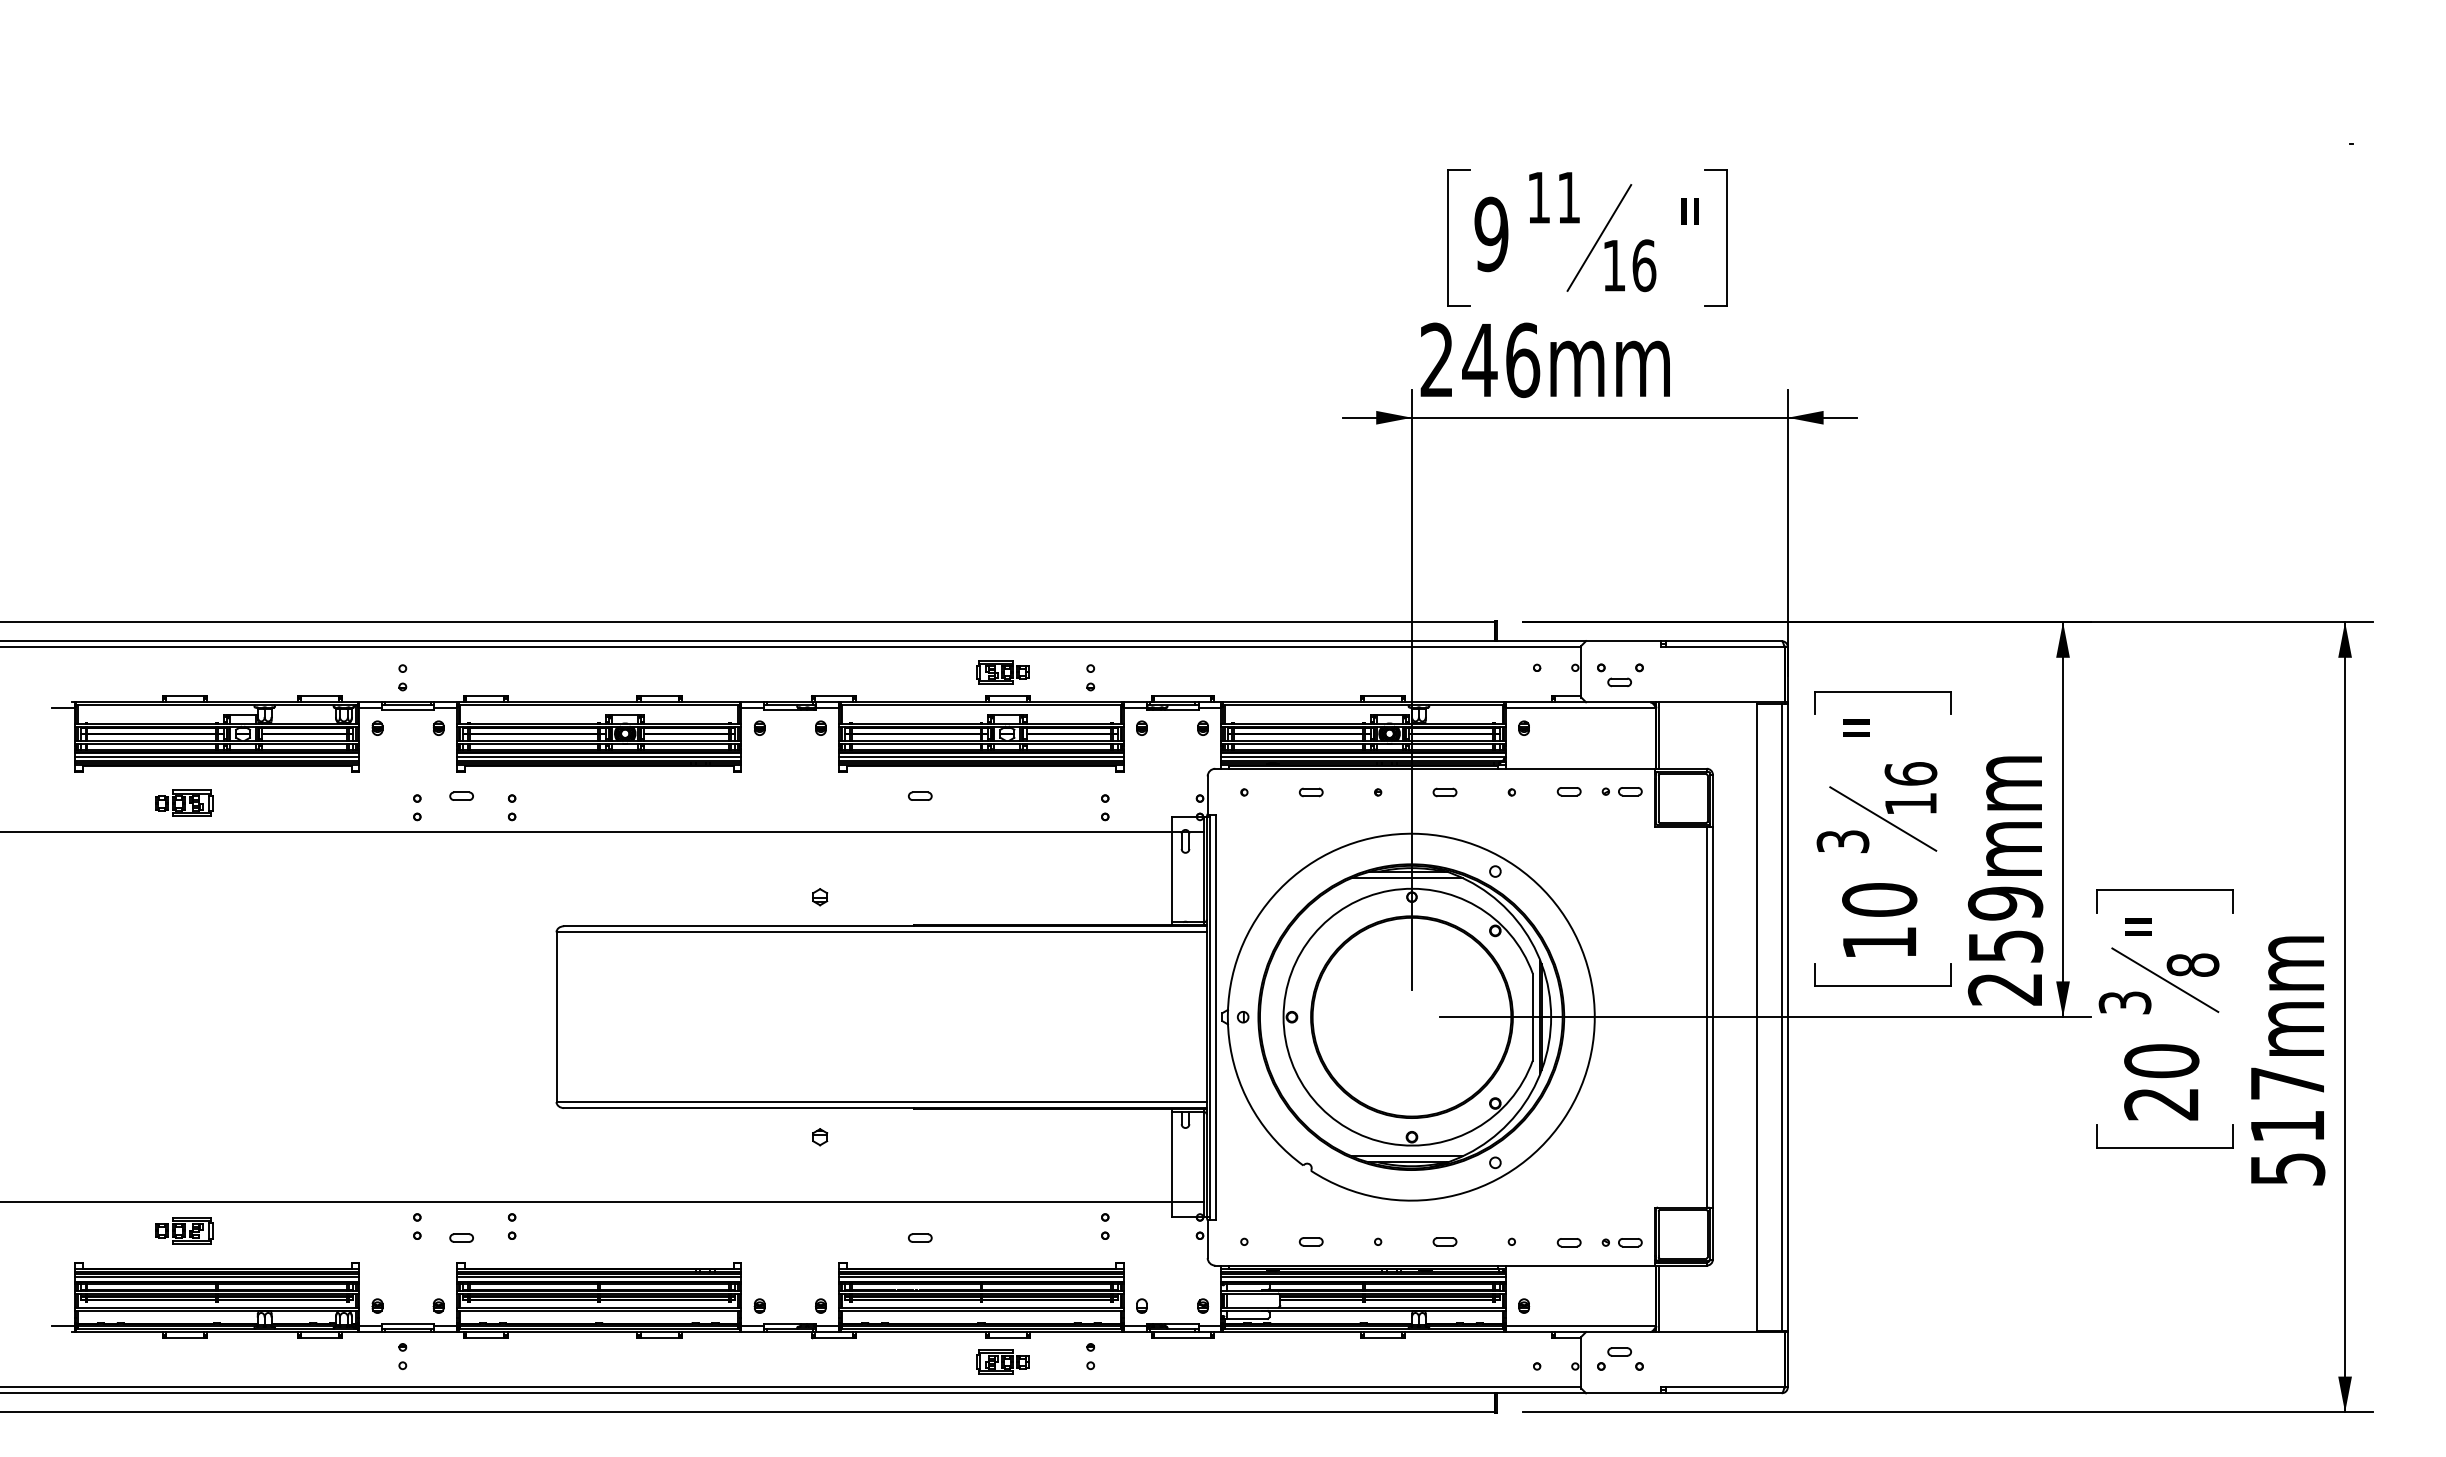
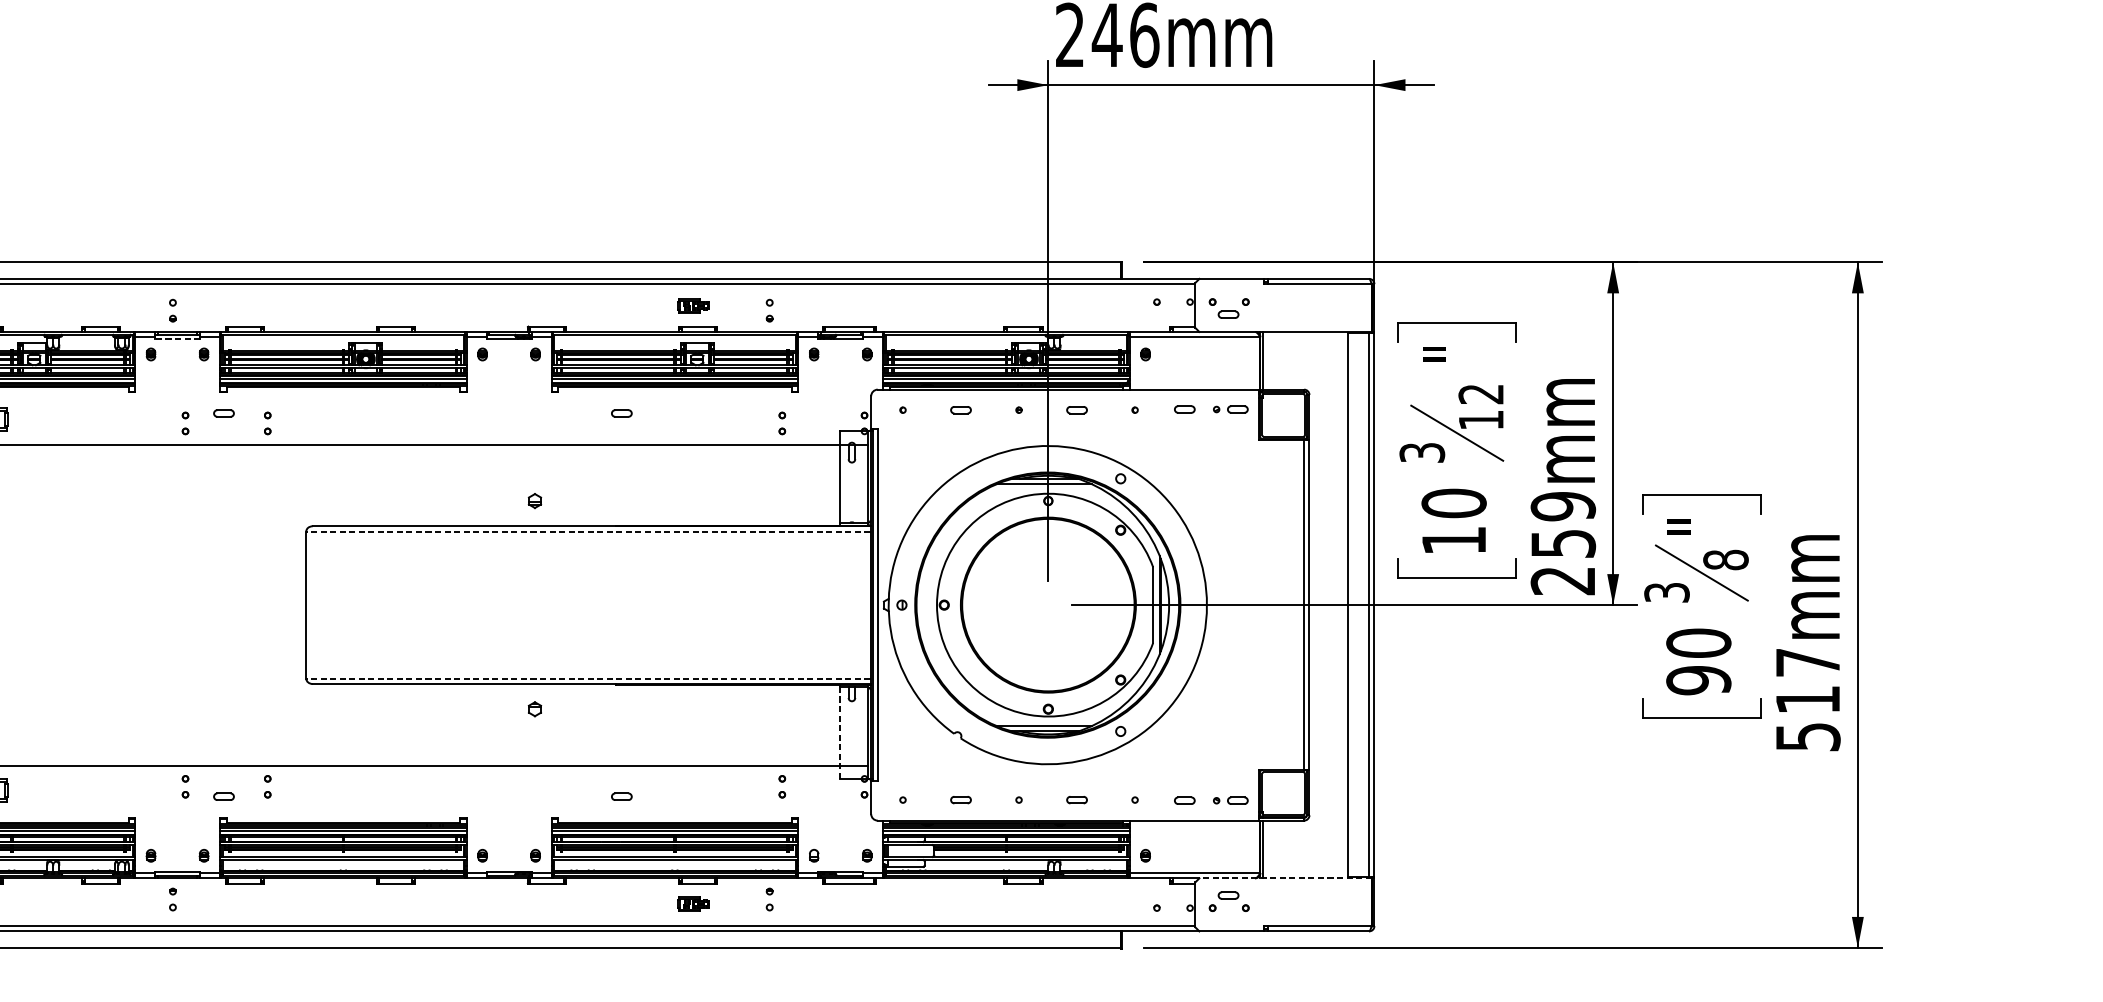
part: (1002, 672) -> (693, 306), size x0.7
line: (408, 709) -> (177, 338), solid -> dashed
text: (1910, 773) -> (1480, 393), 16 -> 12
line: (881, 932) -> (588, 531), solid -> dashed
line: (881, 1102) -> (588, 679), solid -> dashed
text: (2161, 1104) -> (1698, 680), 20 -> 90
line: (1171, 1164) -> (839, 732), solid -> dashed
line: (1684, 1332) -> (1284, 878), solid -> dashed
part: (1002, 1361) -> (693, 903), size x0.7

